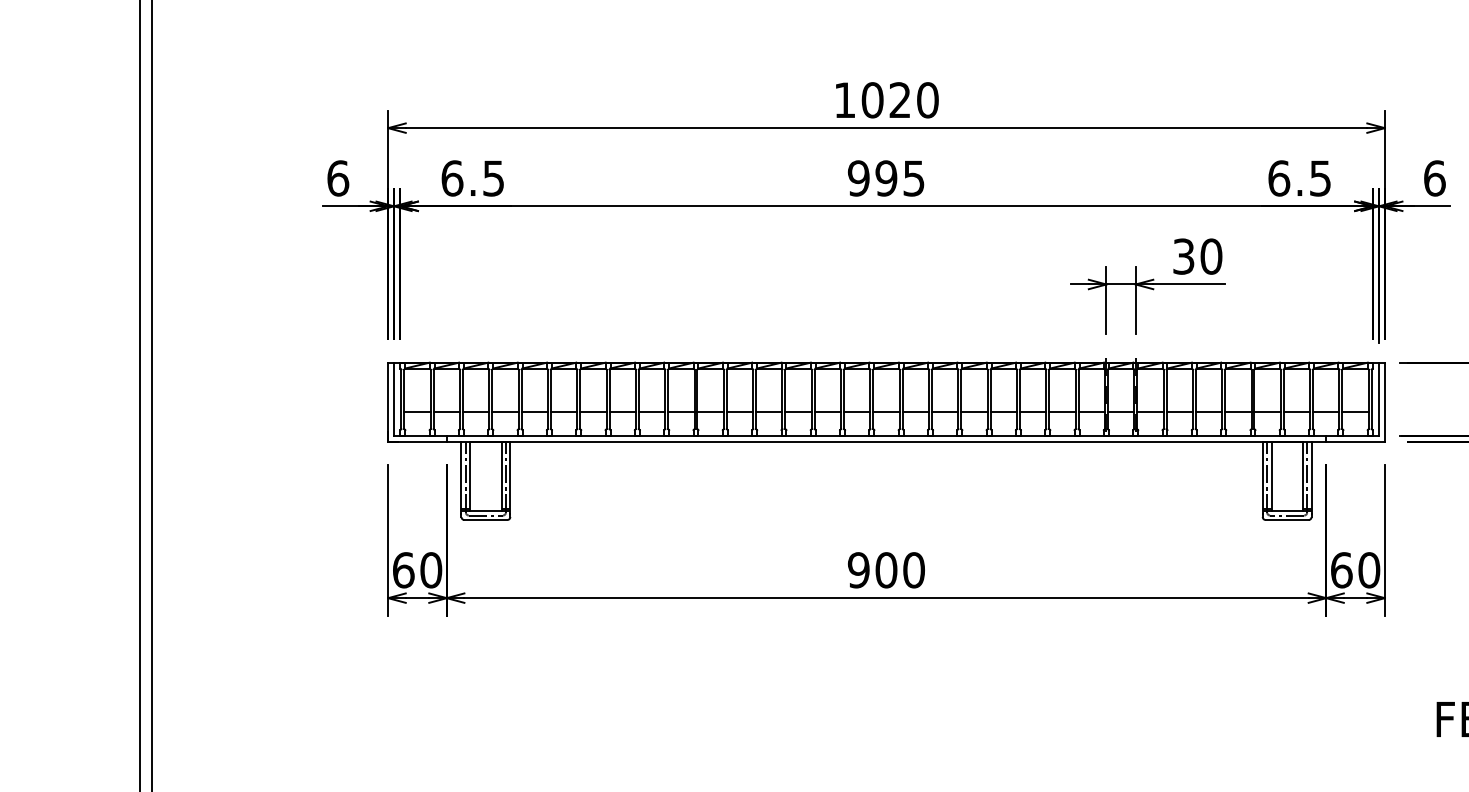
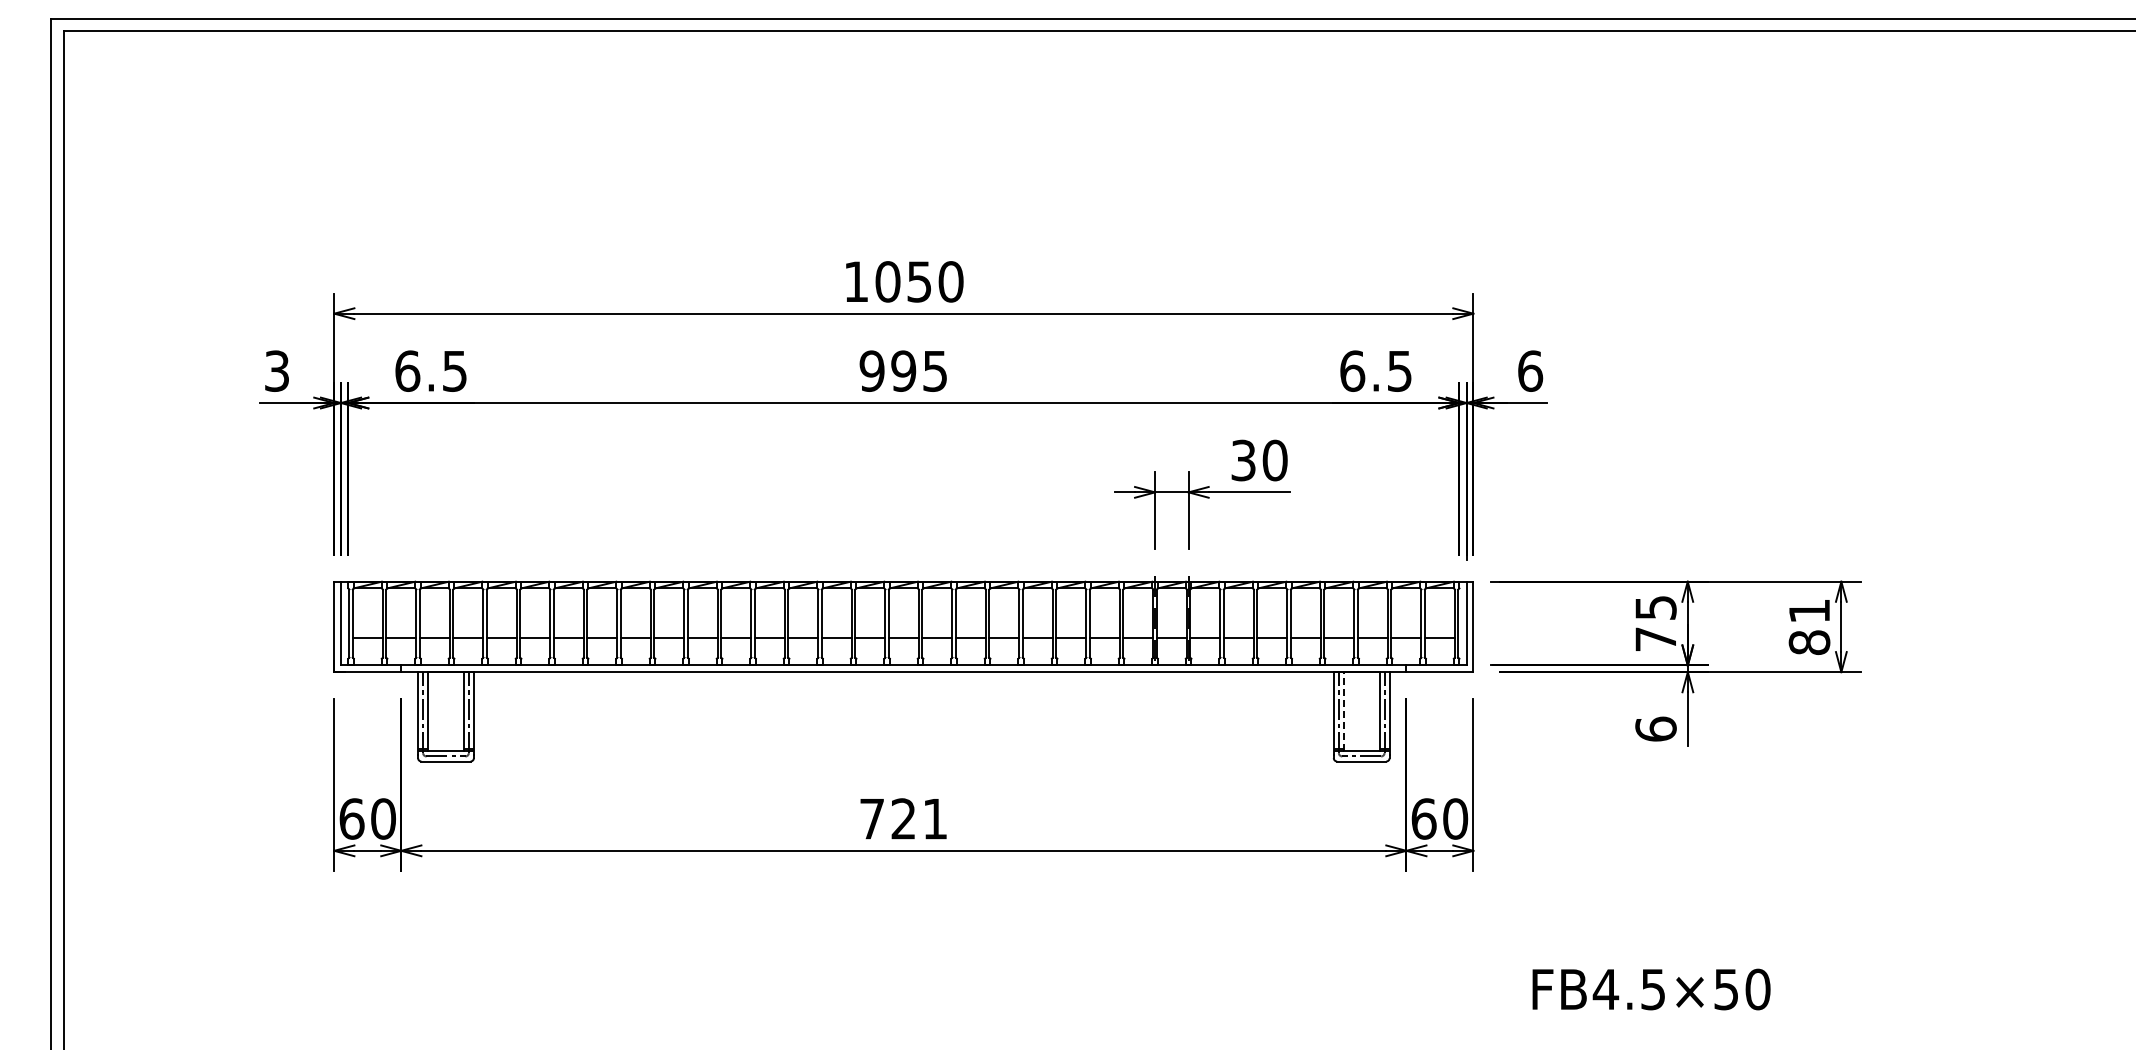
text: (899, 99) -> (918, 281), 1020 -> 1050
text: (338, 177) -> (277, 370), 6 -> 3
line: (1271, 476) -> (1343, 711), solid -> dashed
text: (886, 569) -> (903, 818), 900 -> 721

